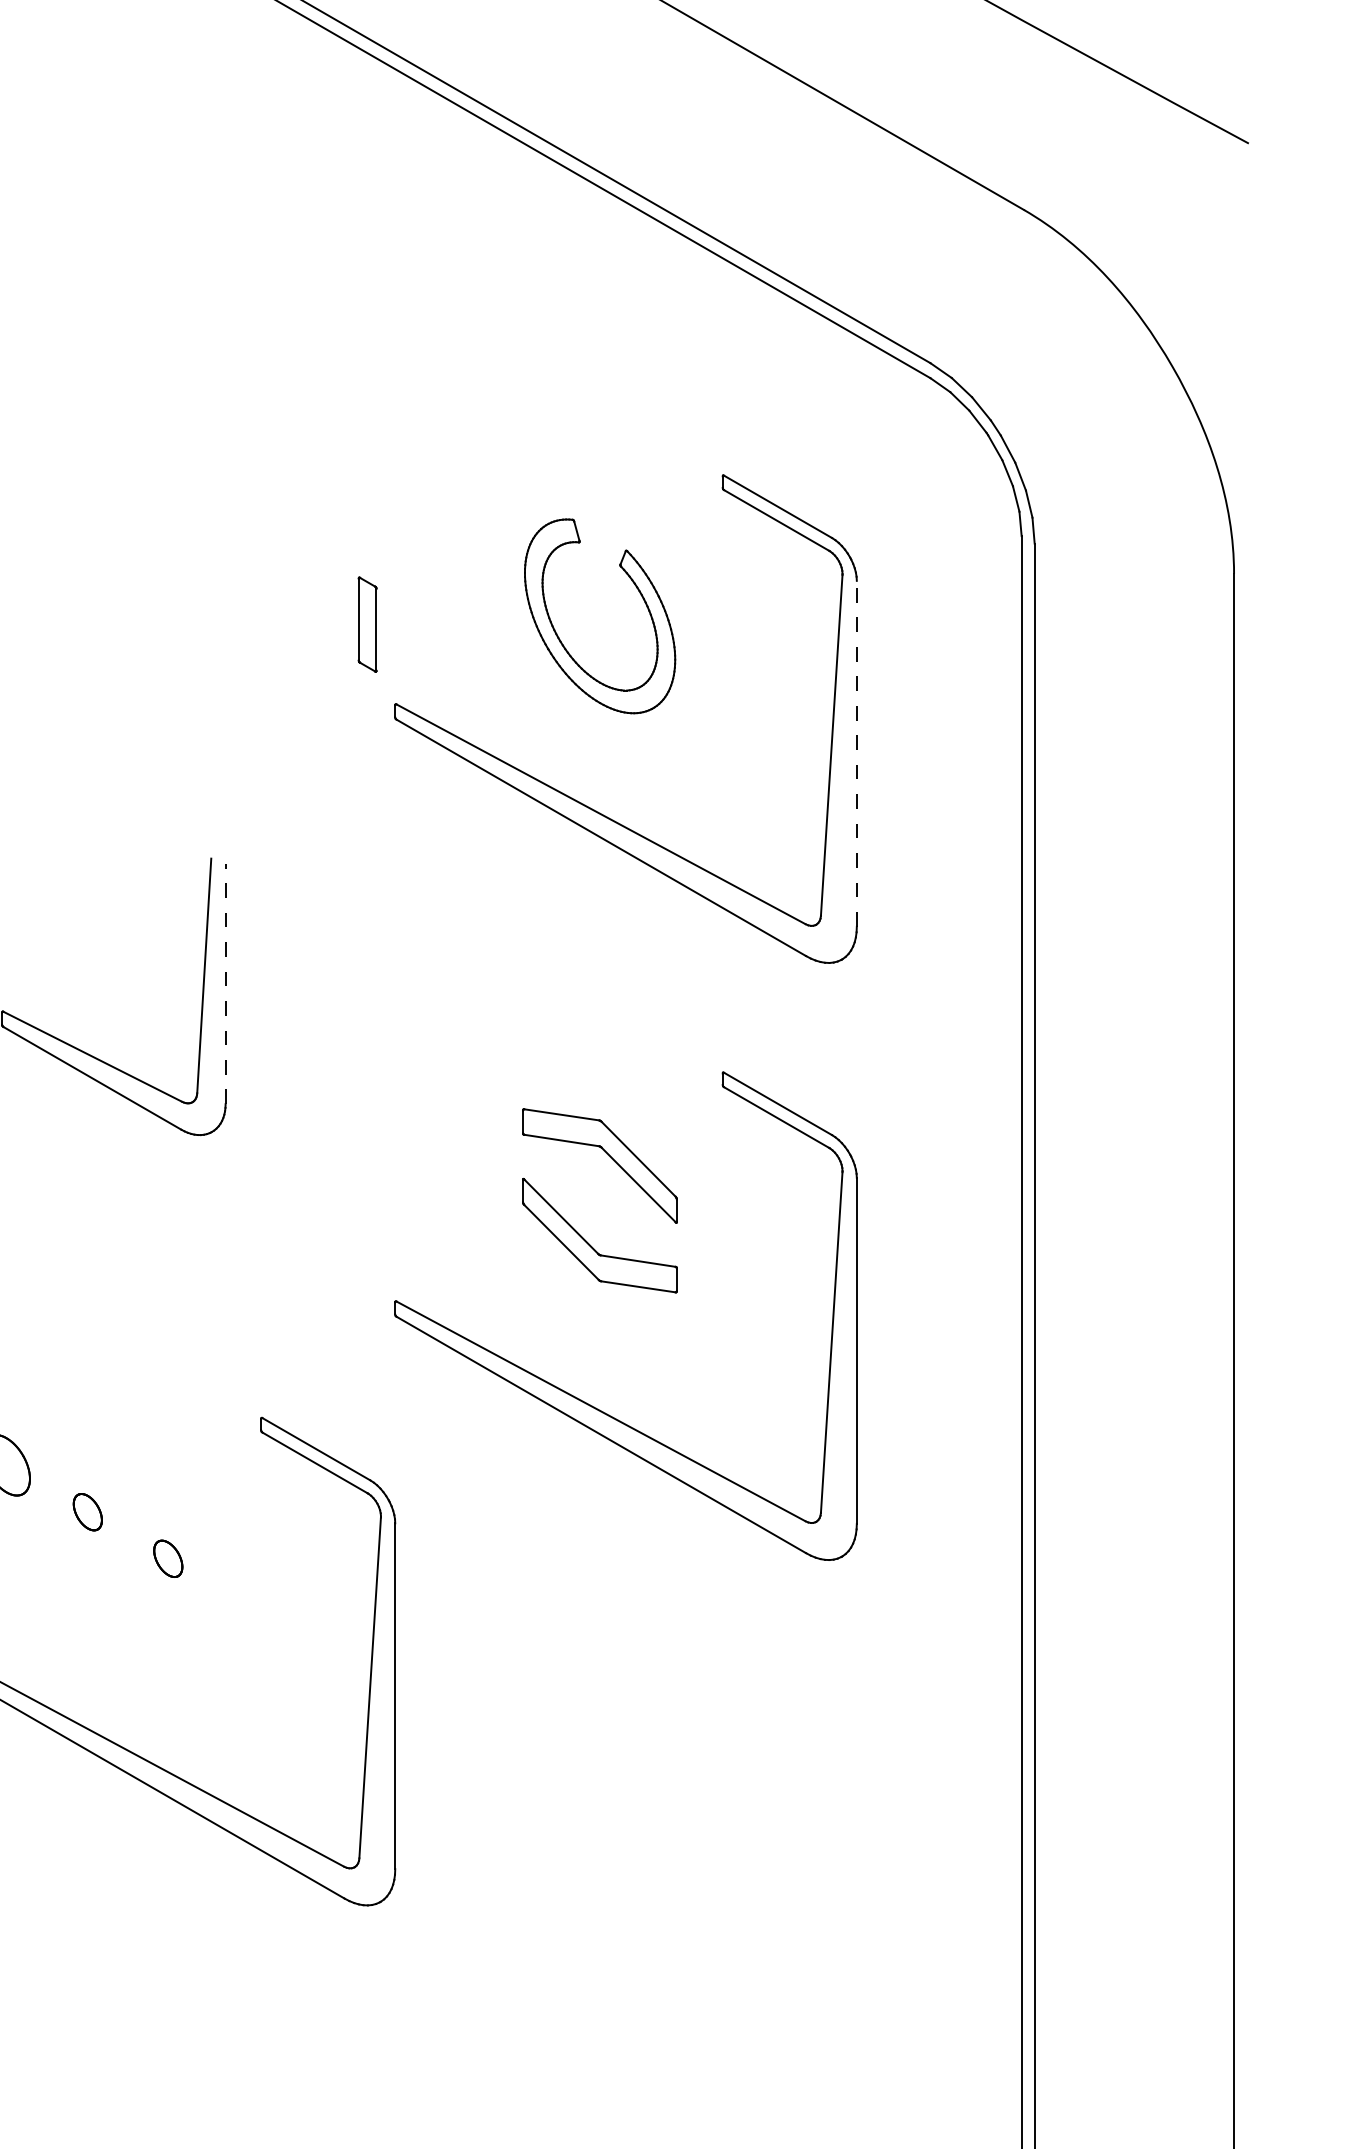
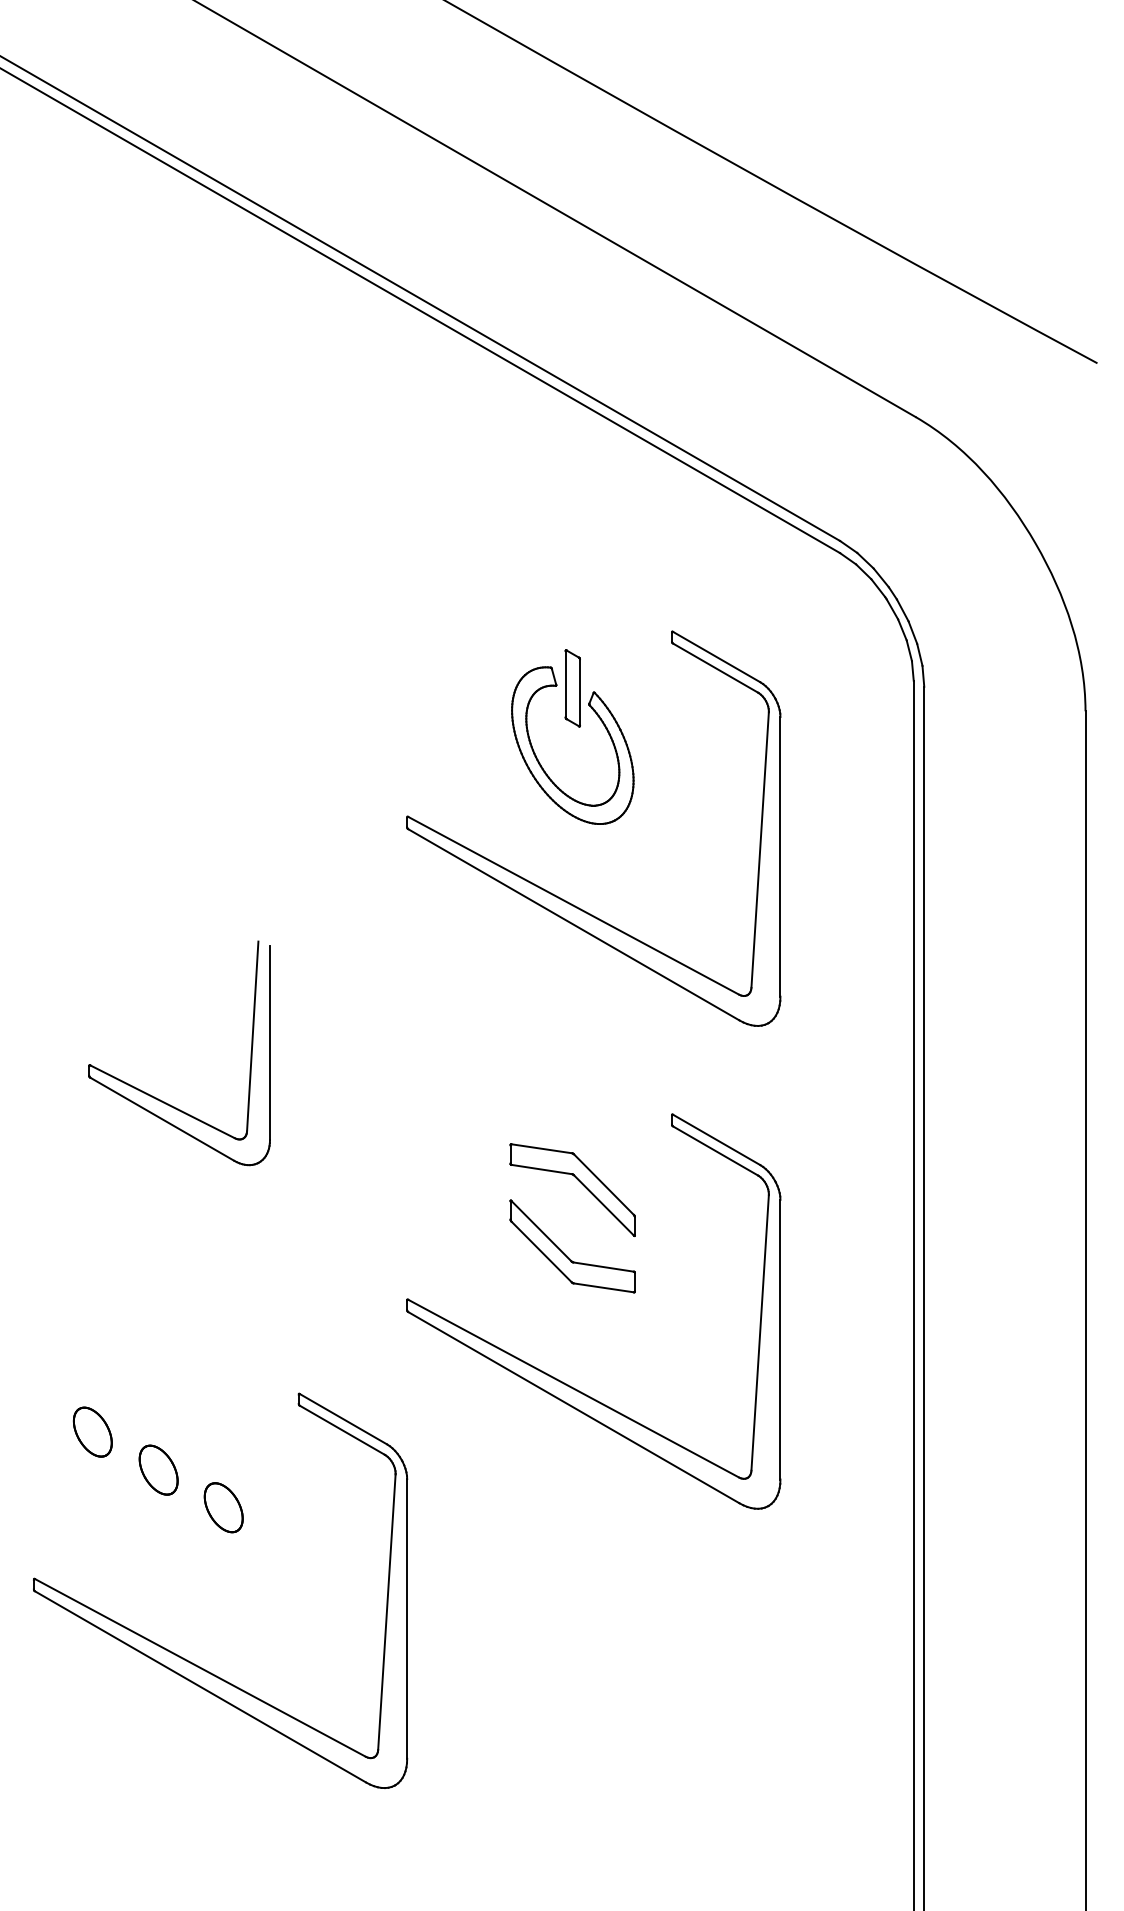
part: (367, 624) -> (572, 688), moved
line: (856, 753) -> (780, 856), dashed -> solid
line: (226, 984) -> (270, 1043), dashed -> solid
part: (87, 1511) -> (158, 1469), size x1.67
part: (168, 1558) -> (223, 1507), size x1.67

